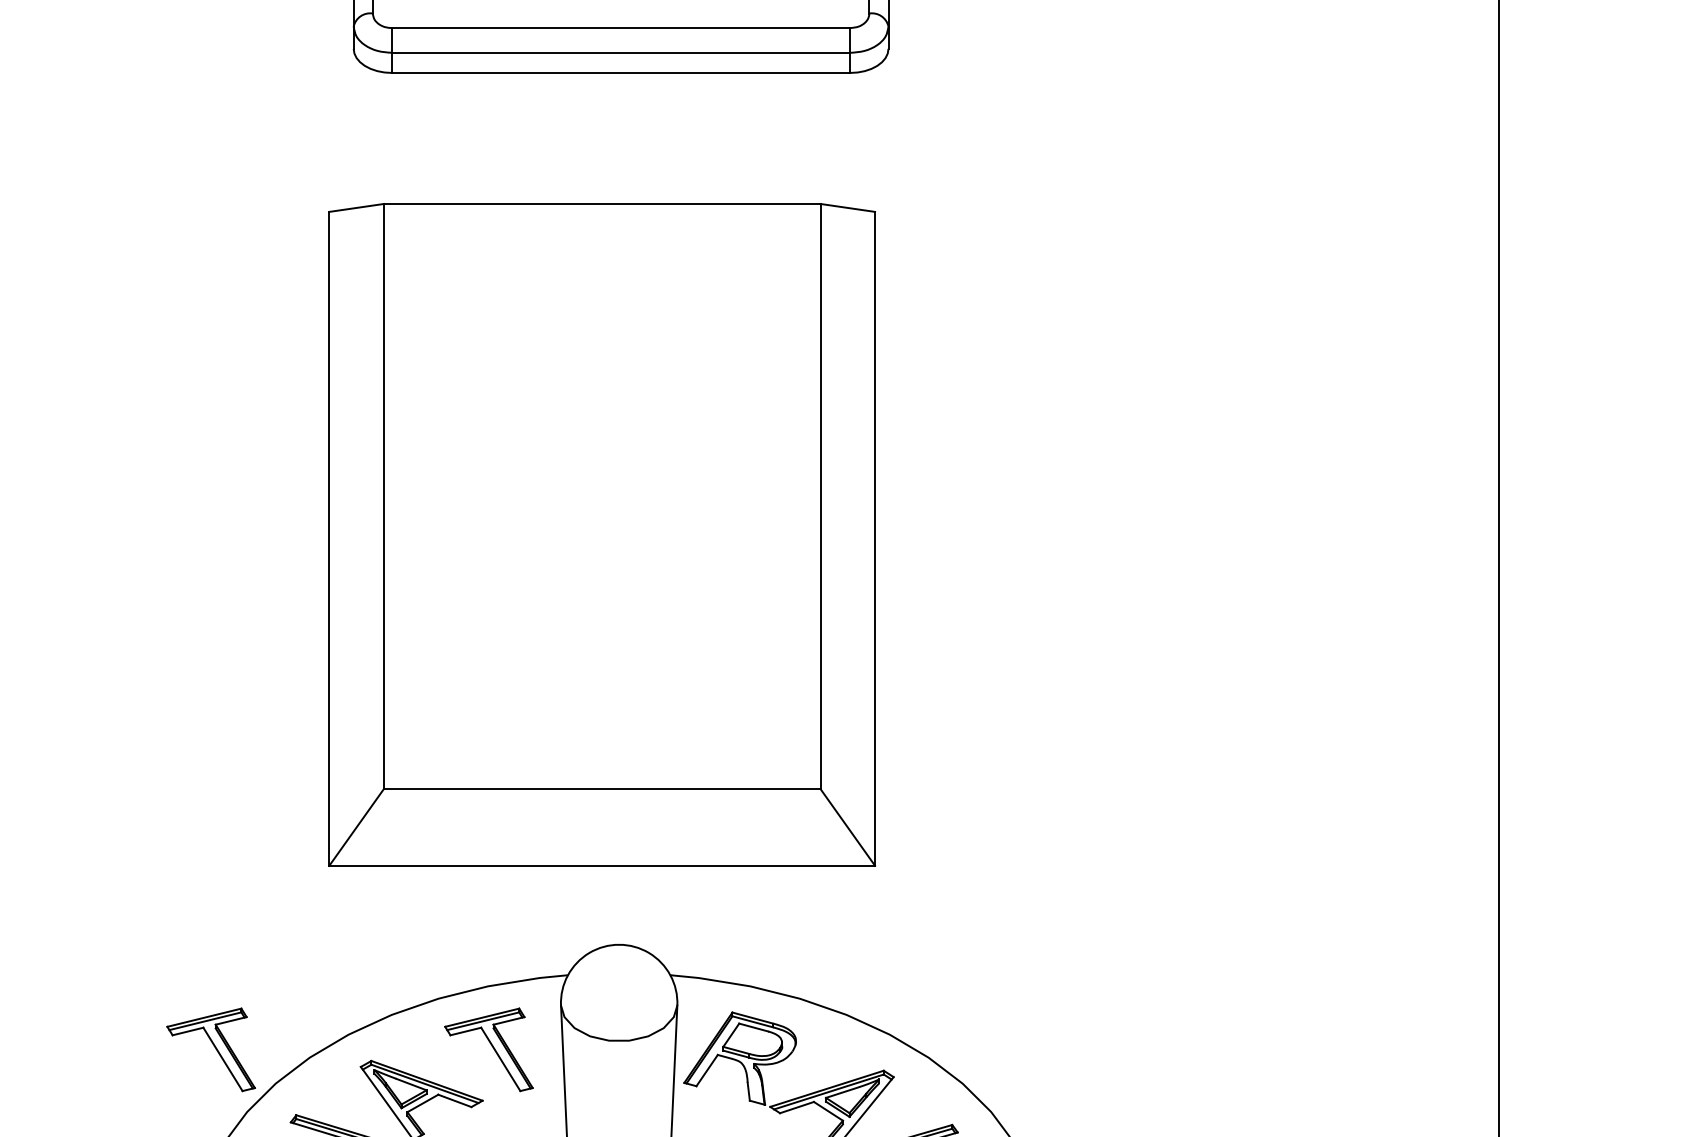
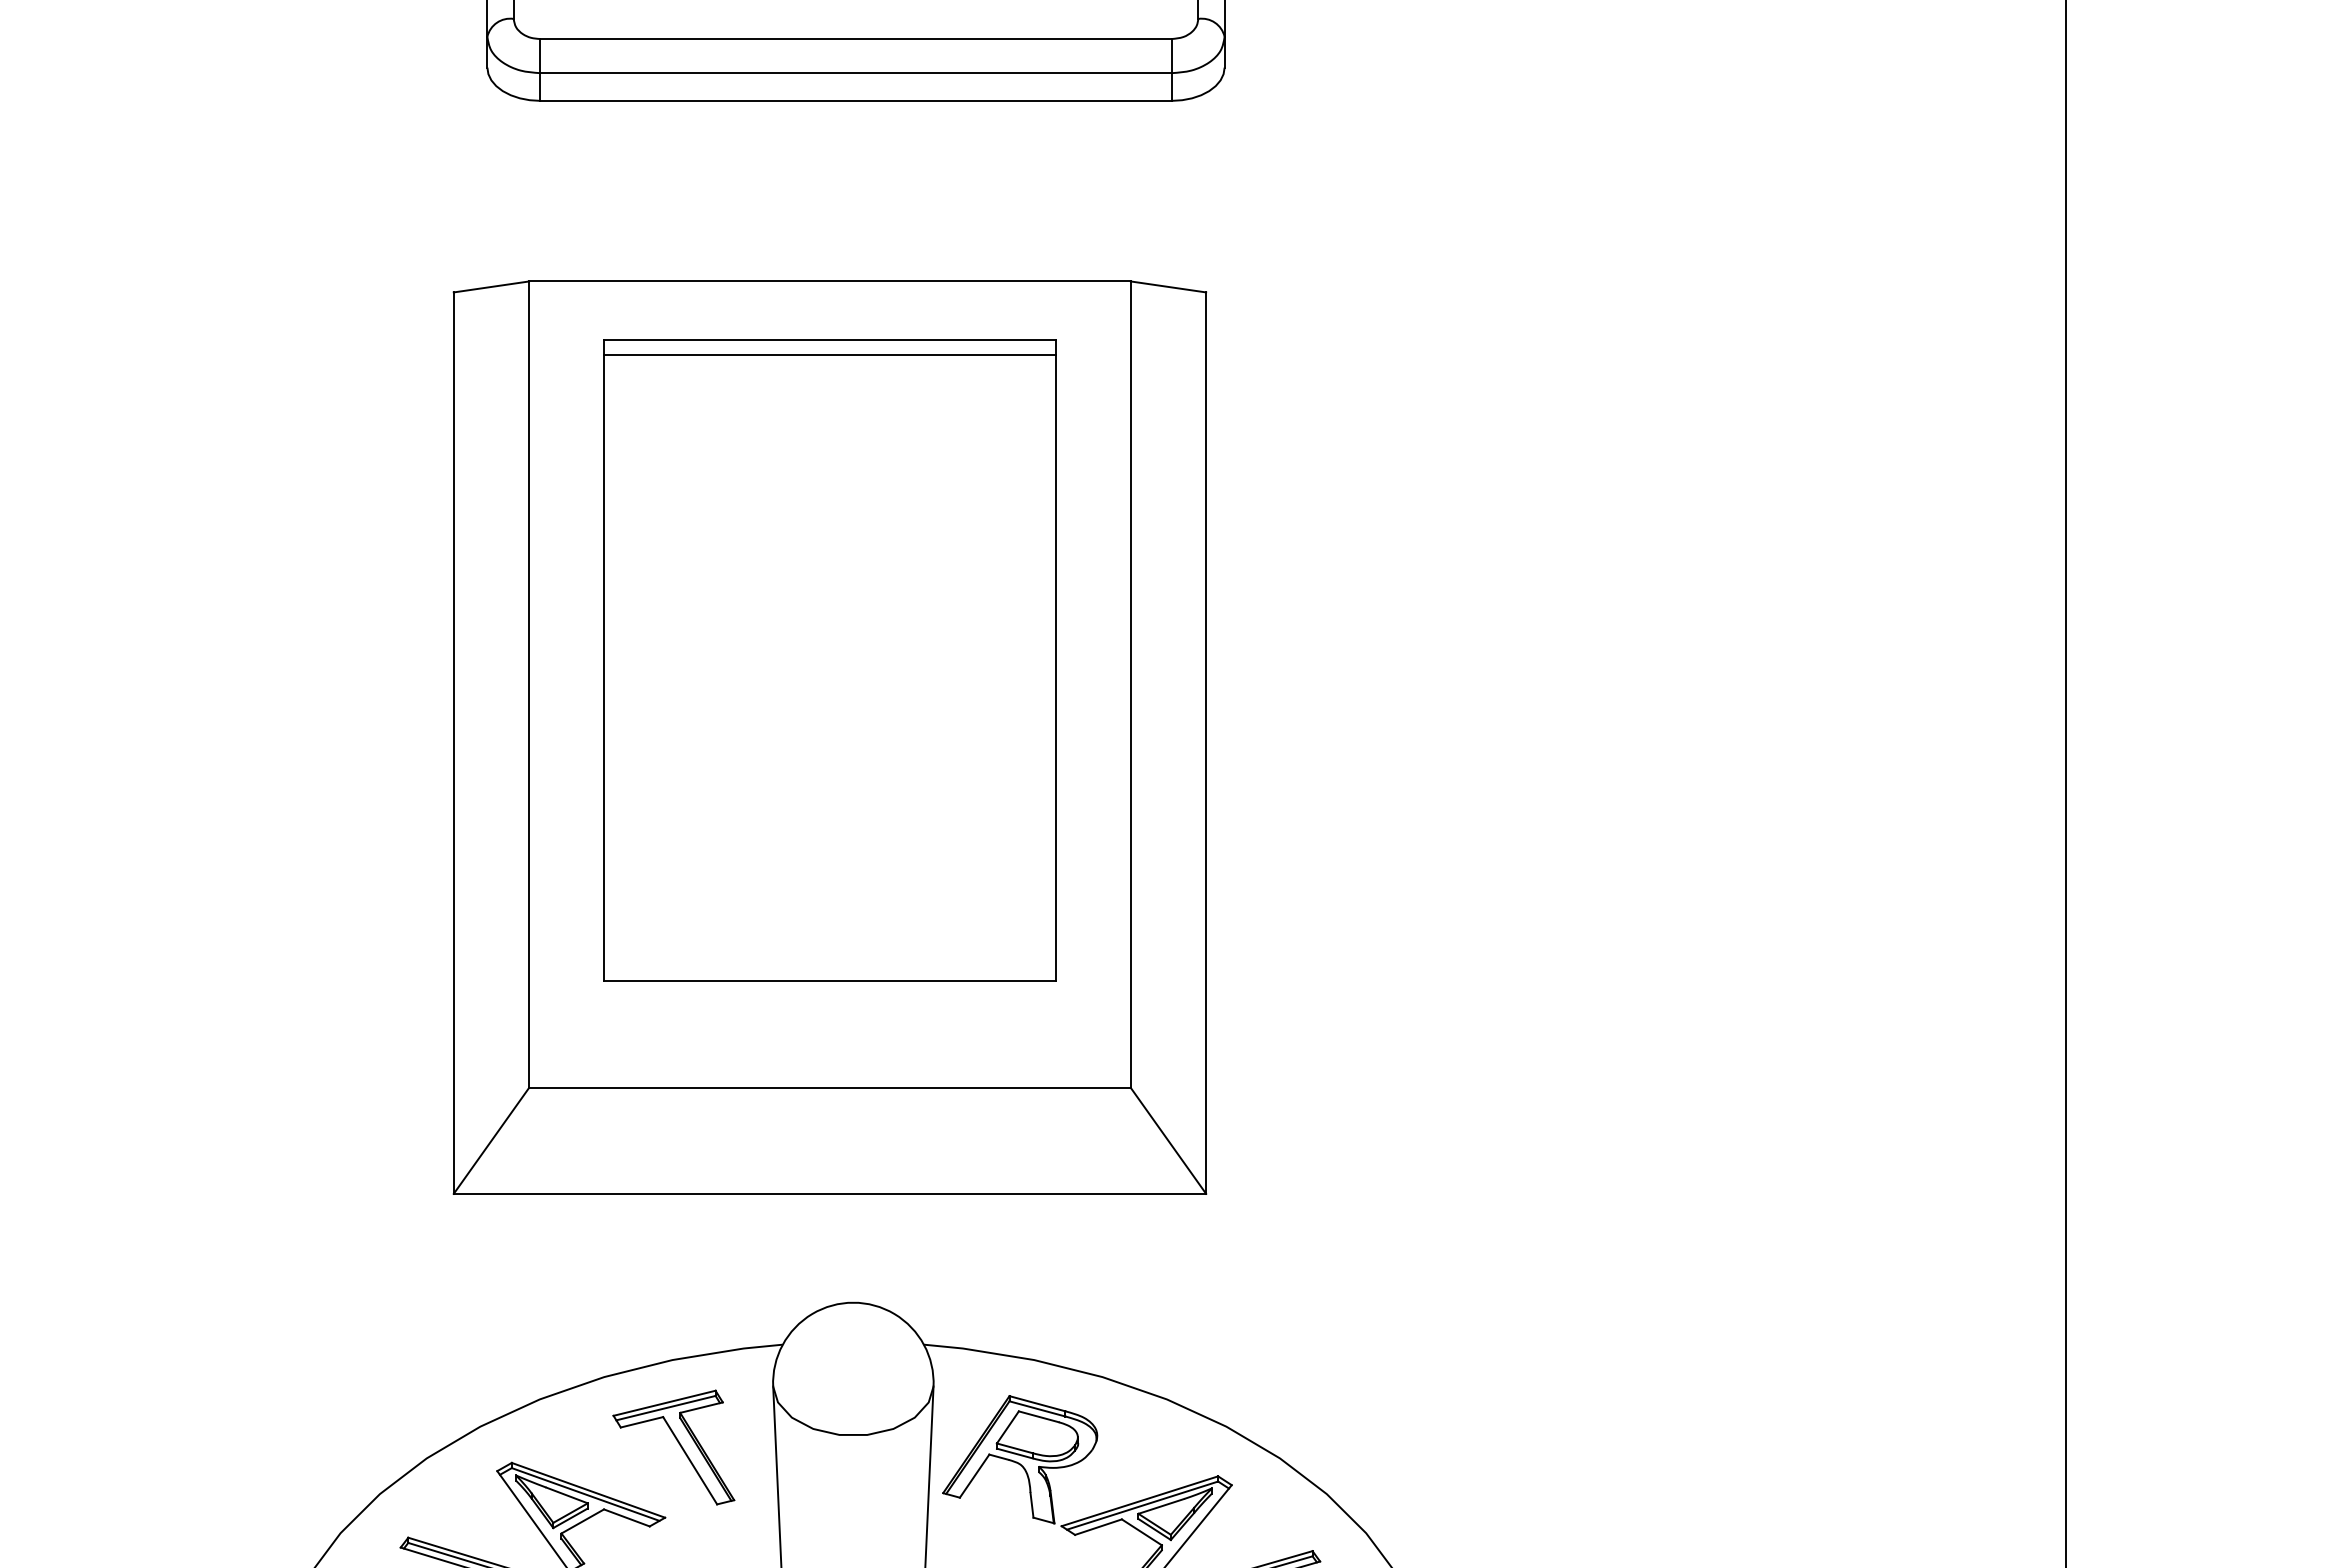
part: (601, 478) -> (829, 660), added
part: (215, 1048) -> (296, 1445), removed

